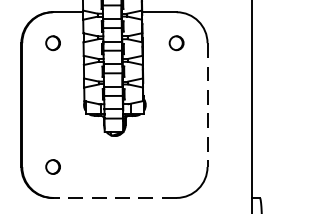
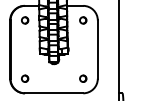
line: (206, 107) -> (97, 50), dashed -> solid
part: (177, 166) -> (83, 78), added
line: (113, 198) -> (53, 93), dashed -> solid

